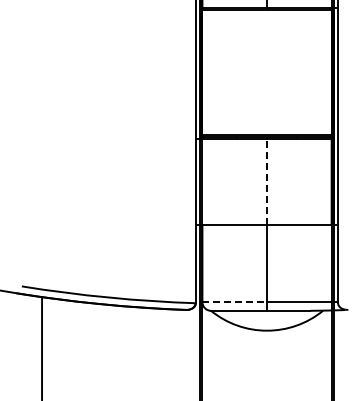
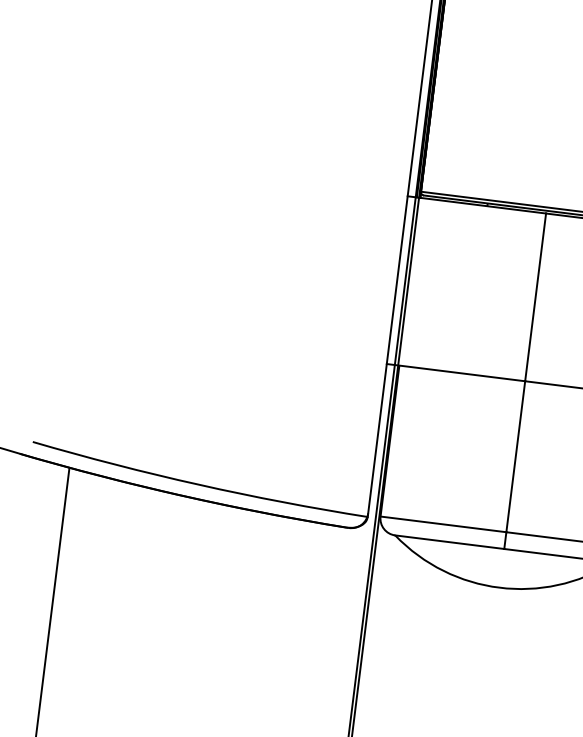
line: (267, 181) -> (536, 297), dashed -> solid
line: (235, 302) -> (444, 525), dashed -> solid

